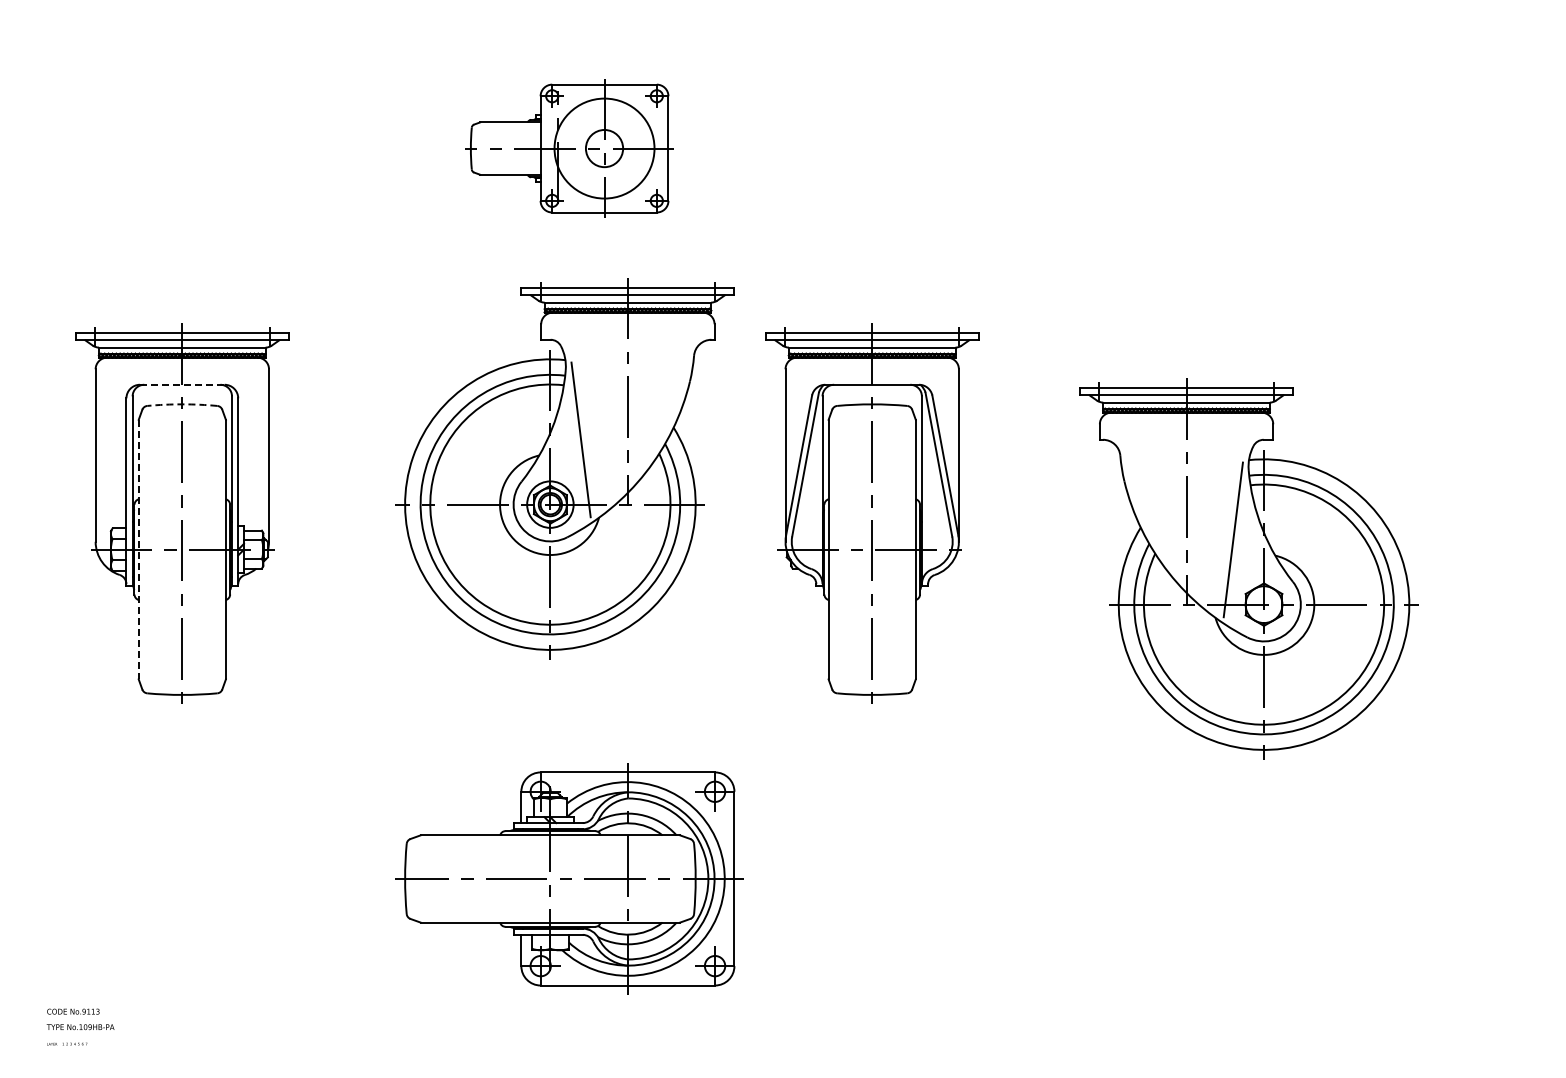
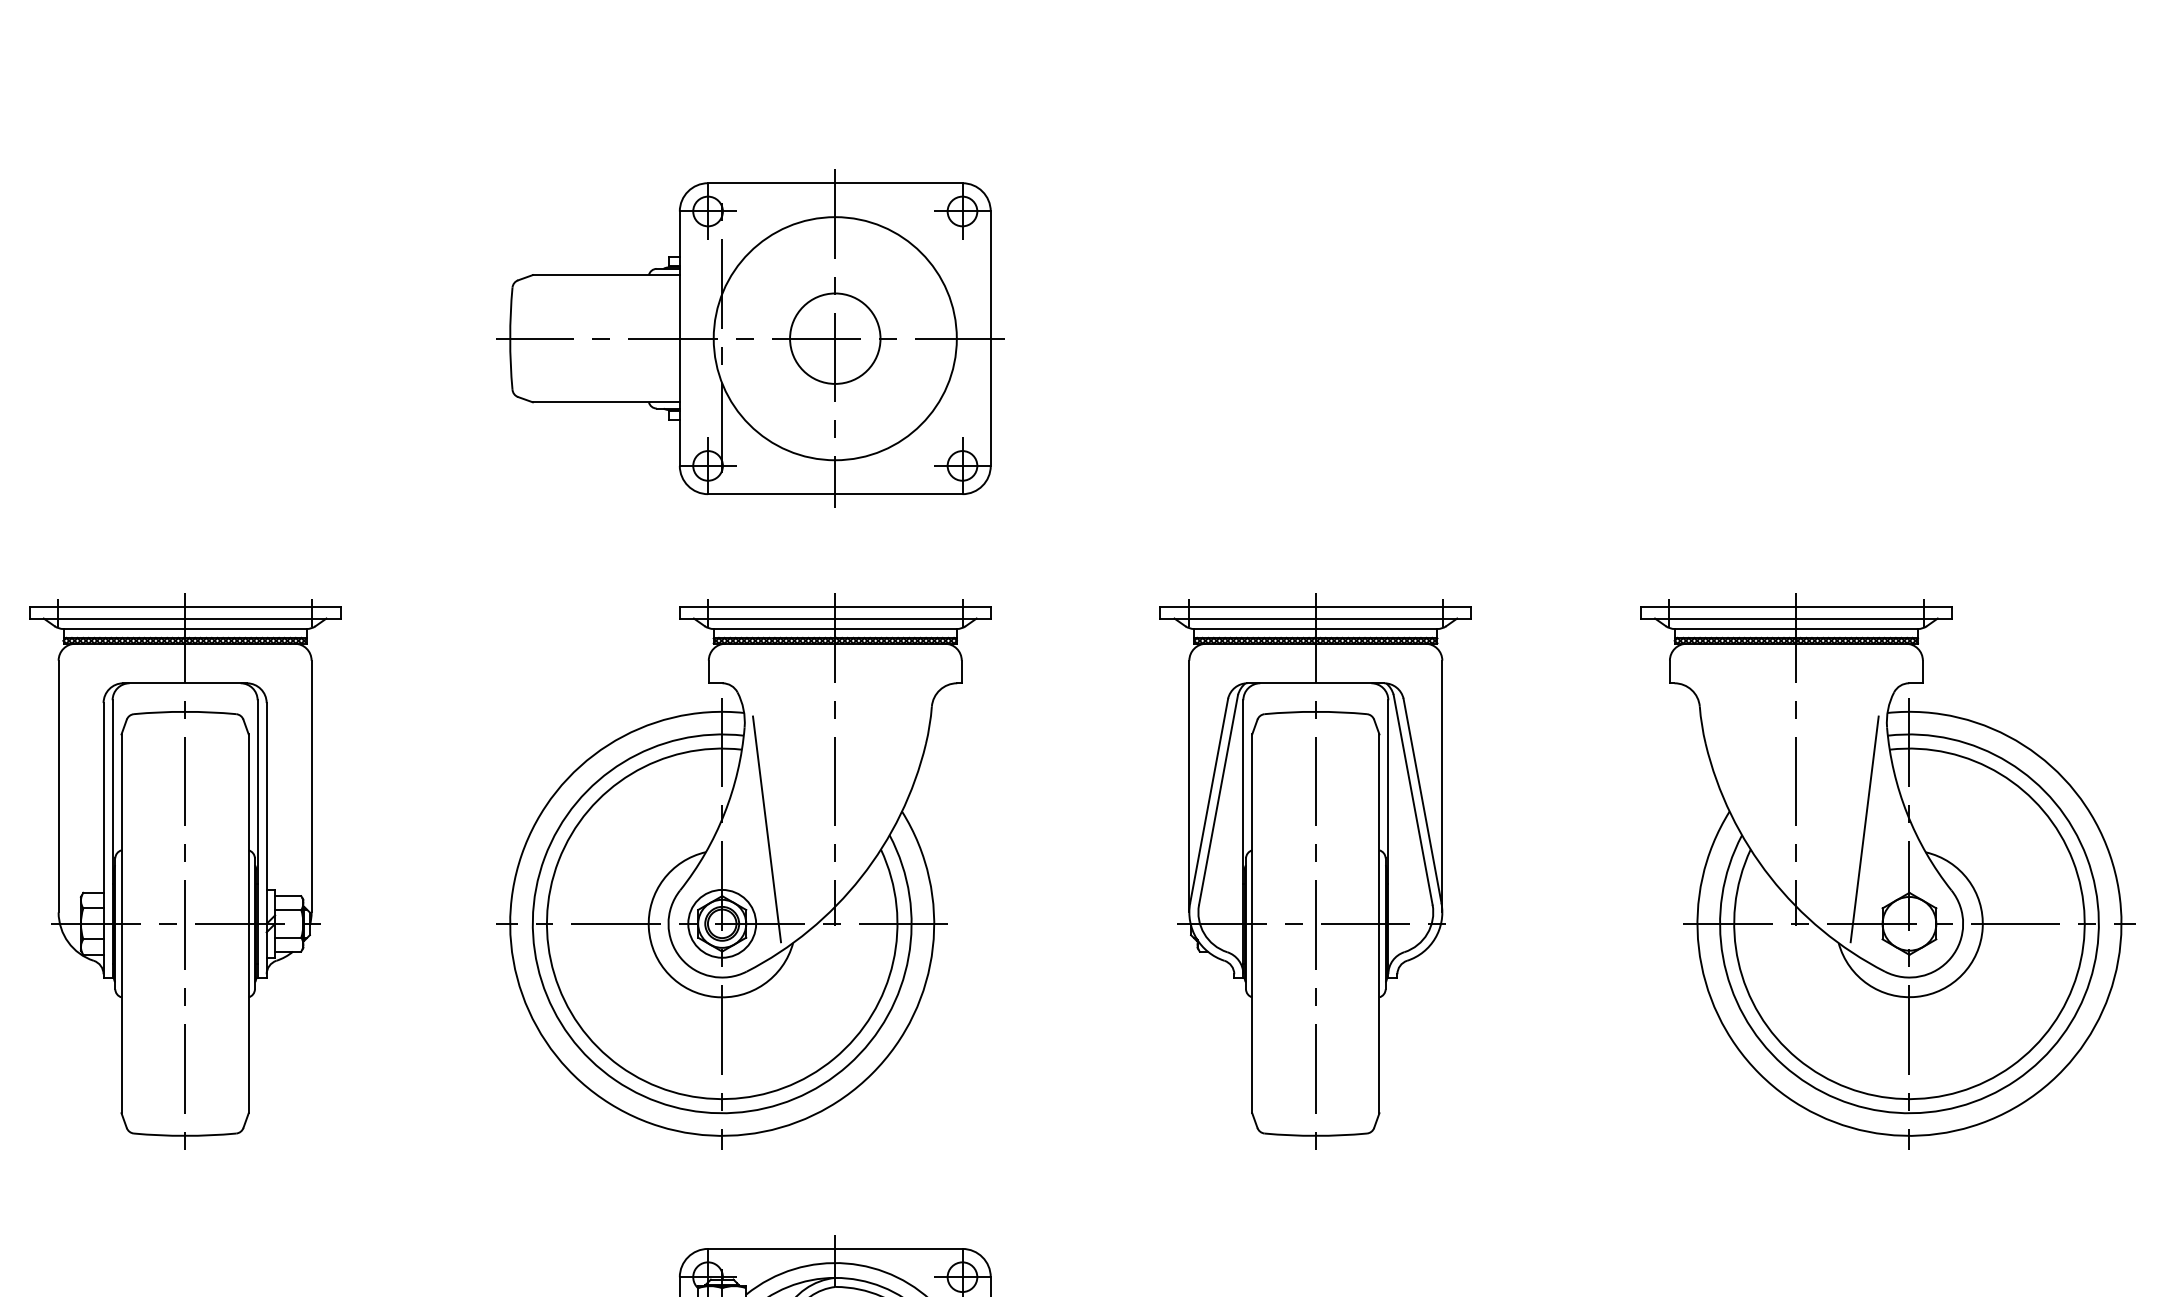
part: (569, 148) -> (750, 338), size x1.67
line: (182, 384) -> (185, 682), dashed -> solid
arc: (182, 404) -> (185, 712), dashed -> solid
part: (564, 468) -> (742, 871), moved
part: (872, 513) -> (1316, 871), moved
line: (138, 549) -> (121, 923), dashed -> solid
part: (1248, 568) -> (1886, 871), moved

